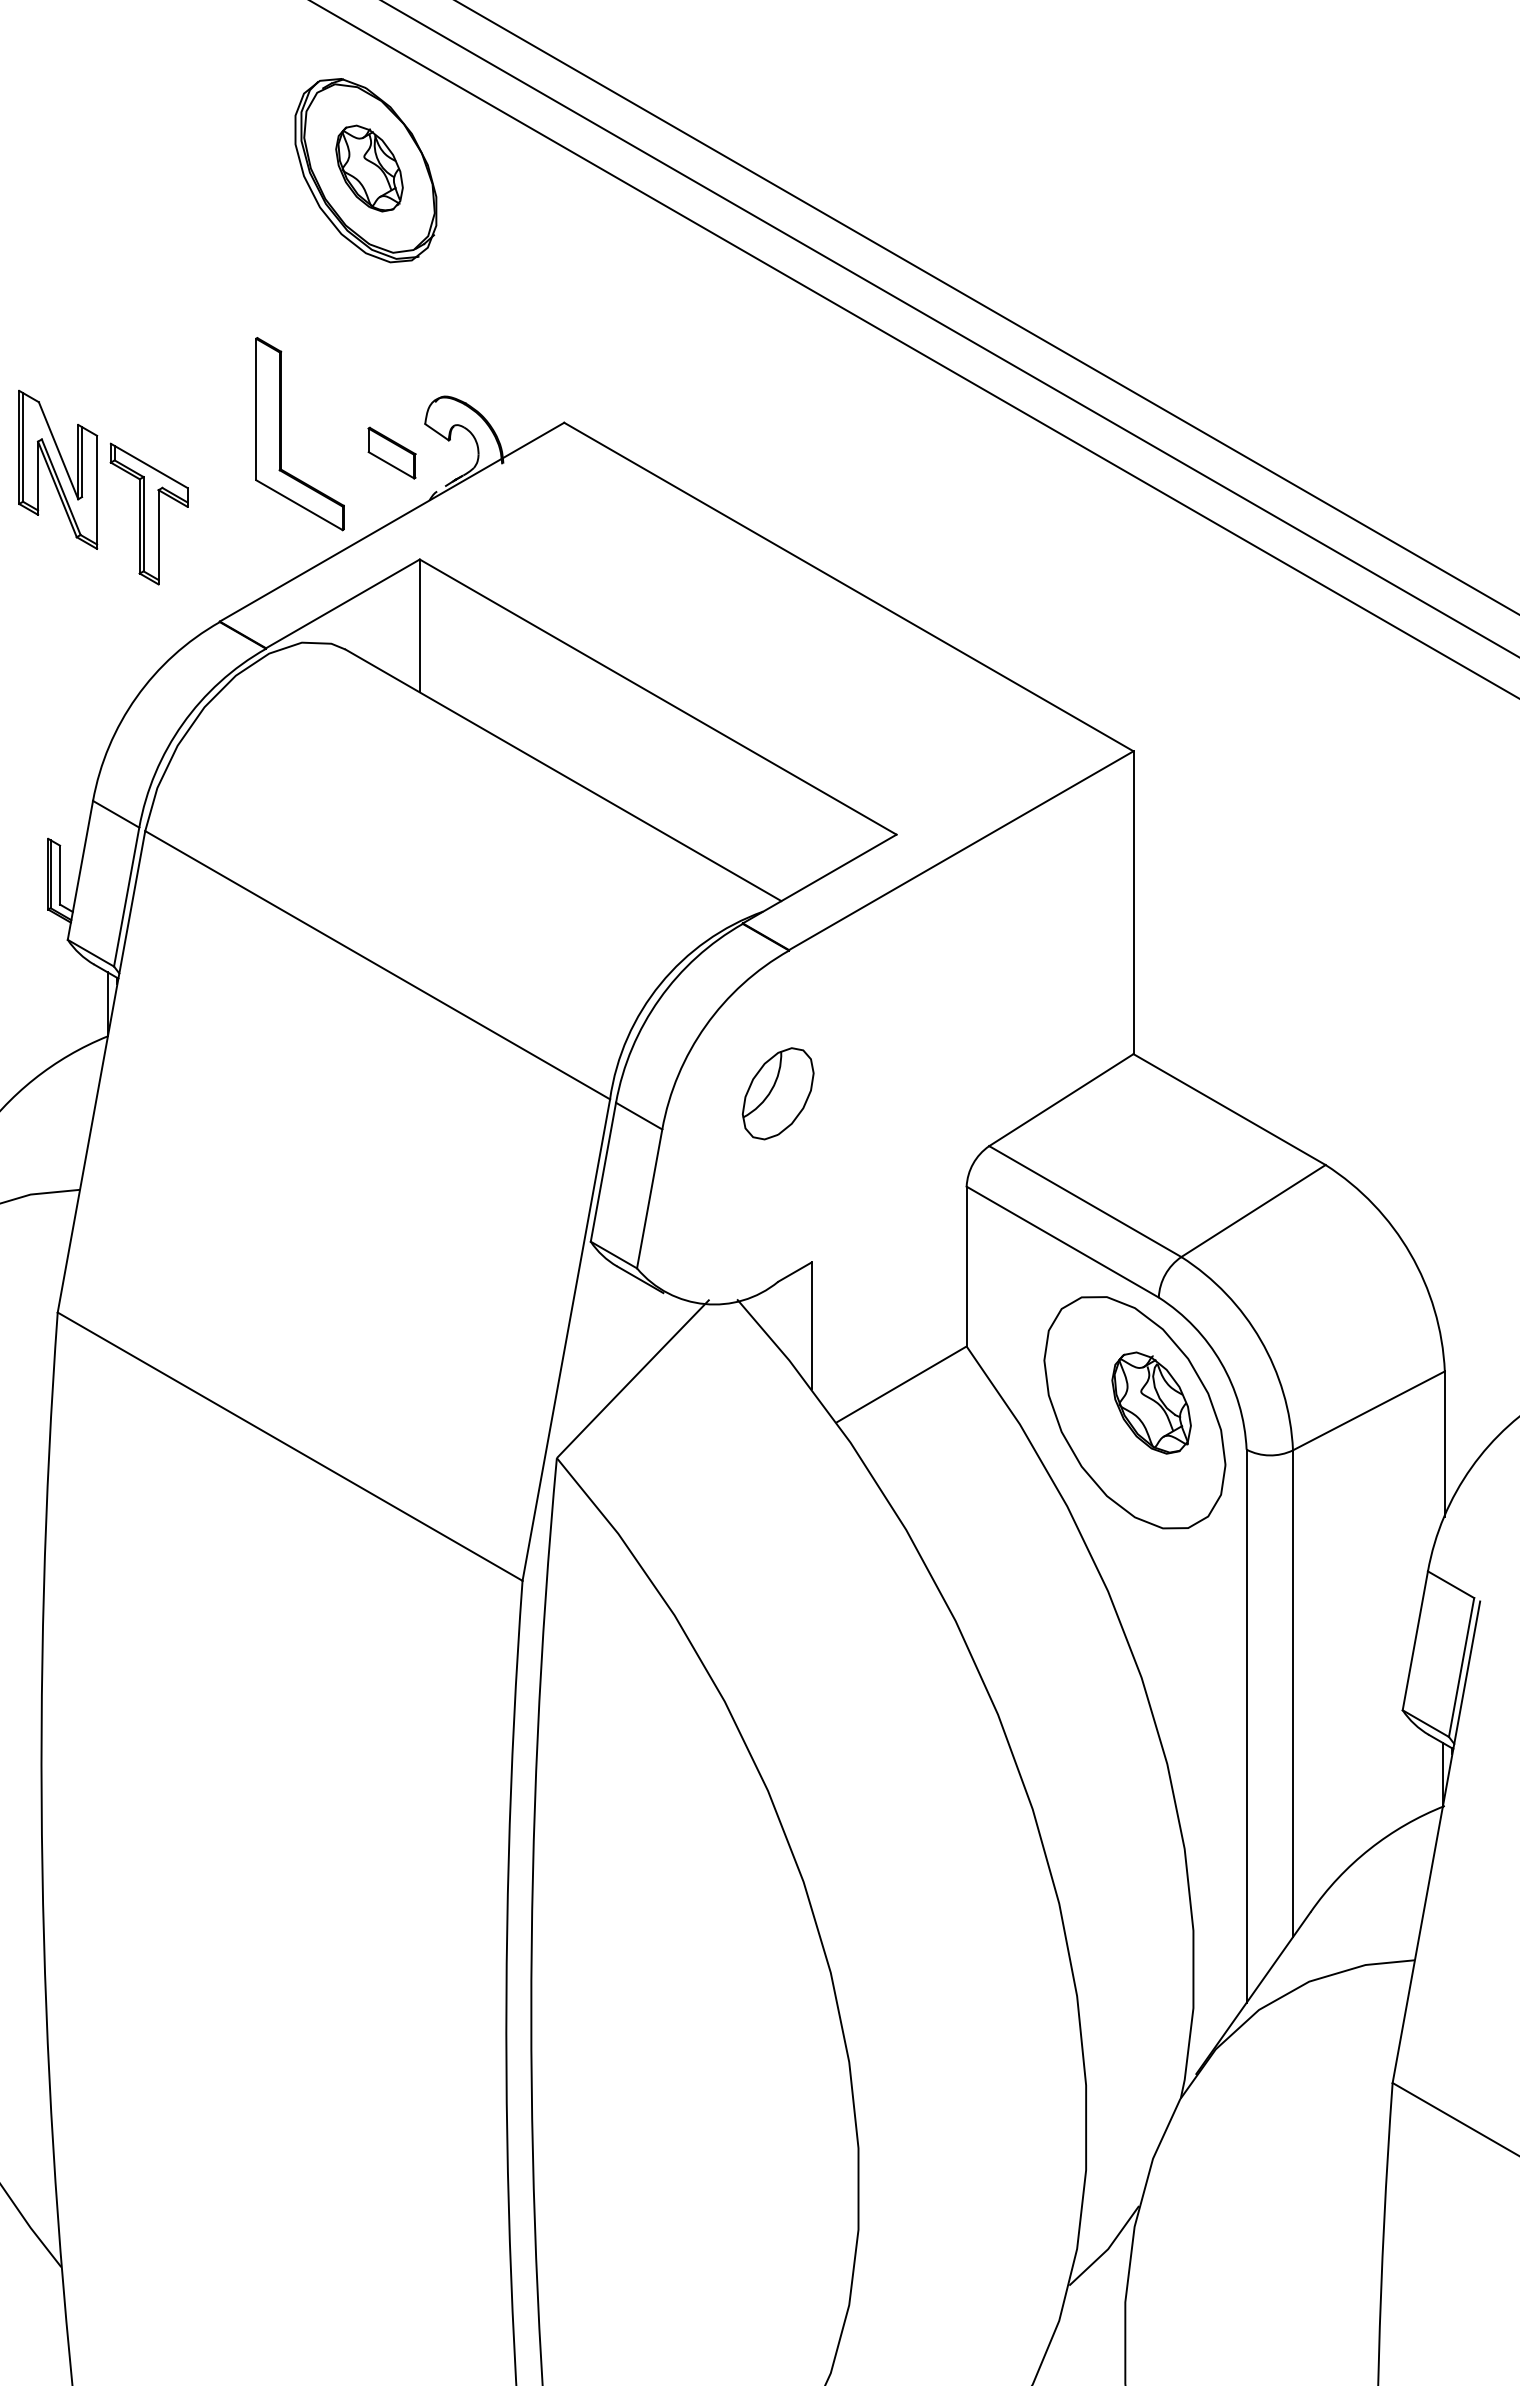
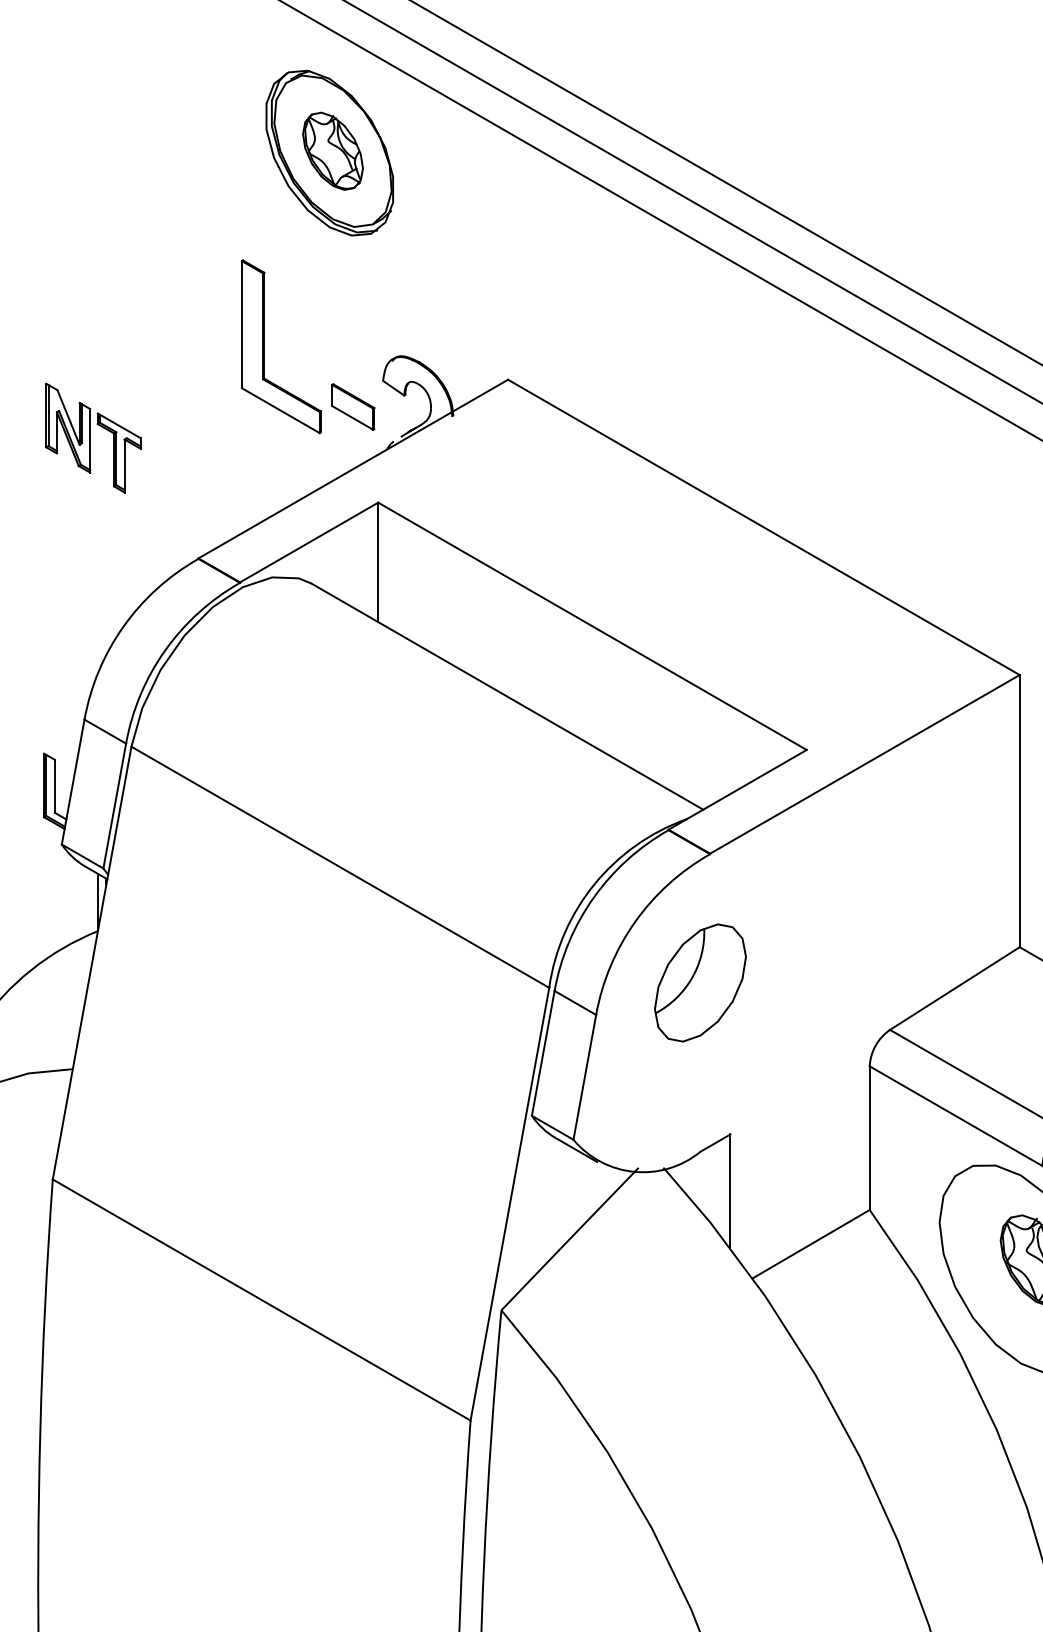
part: (281, 434) -> (264, 347), moved
part: (102, 487) -> (93, 437), size x0.62
part: (777, 1093) -> (699, 982), size x1.43

